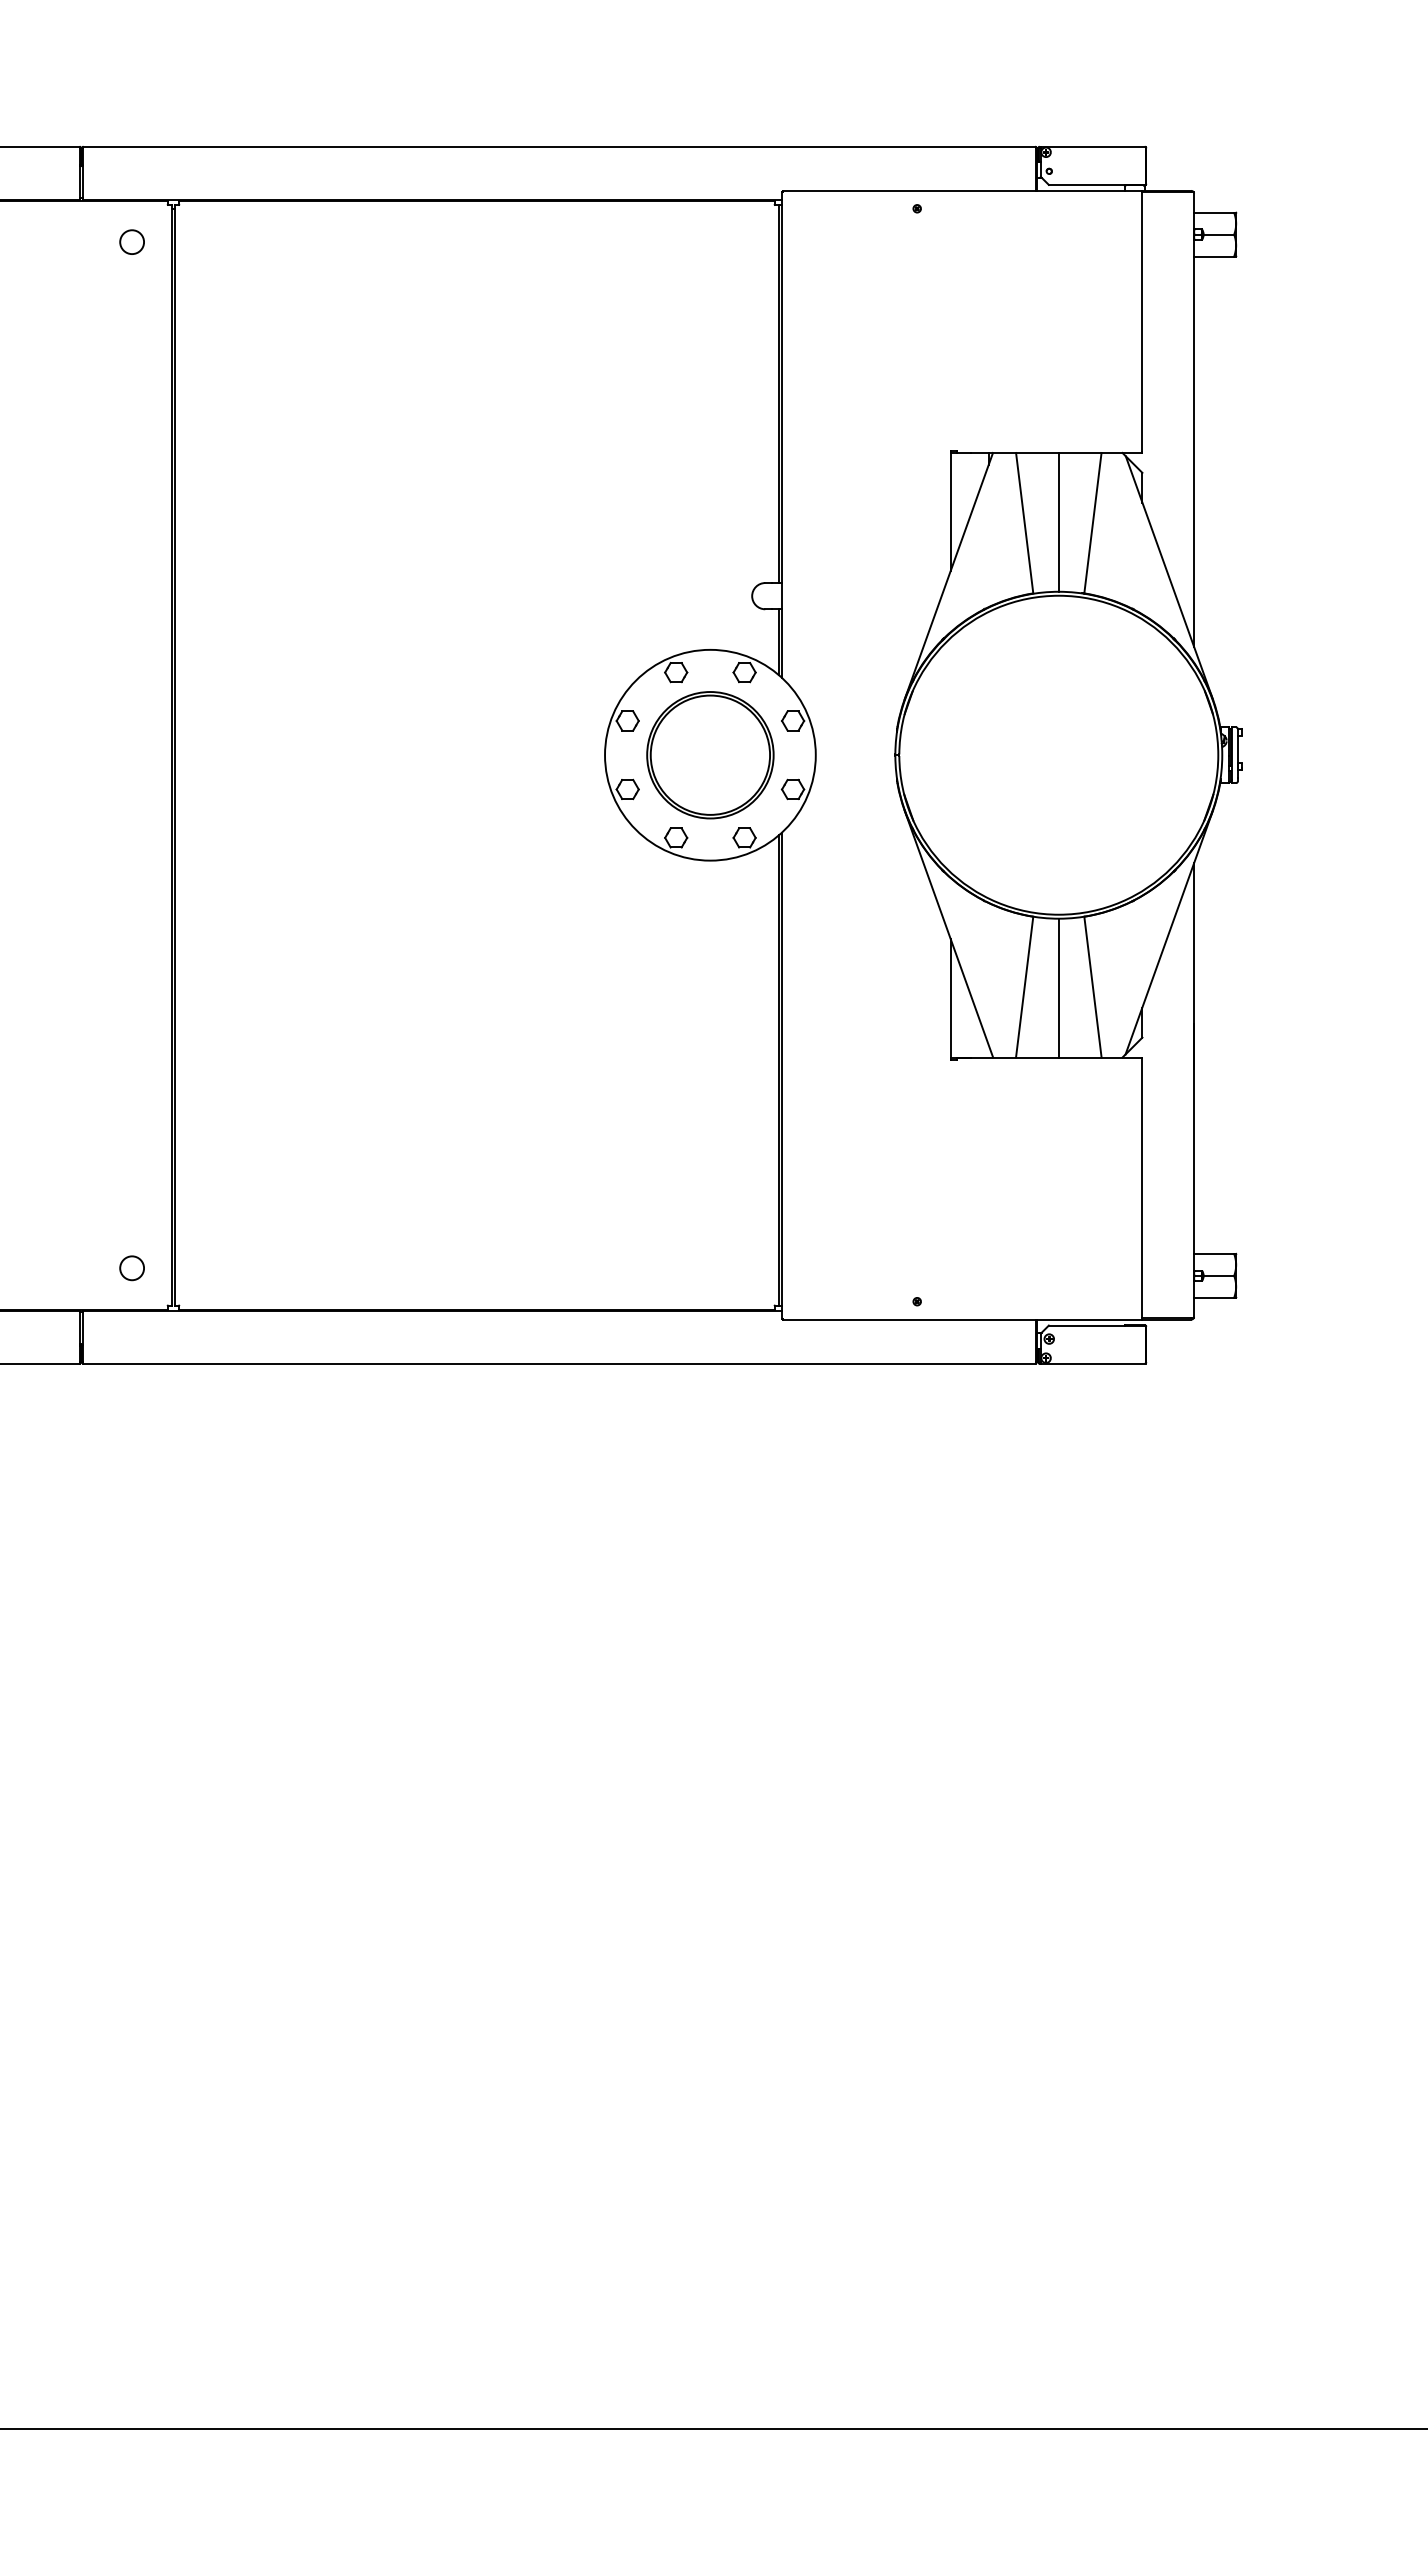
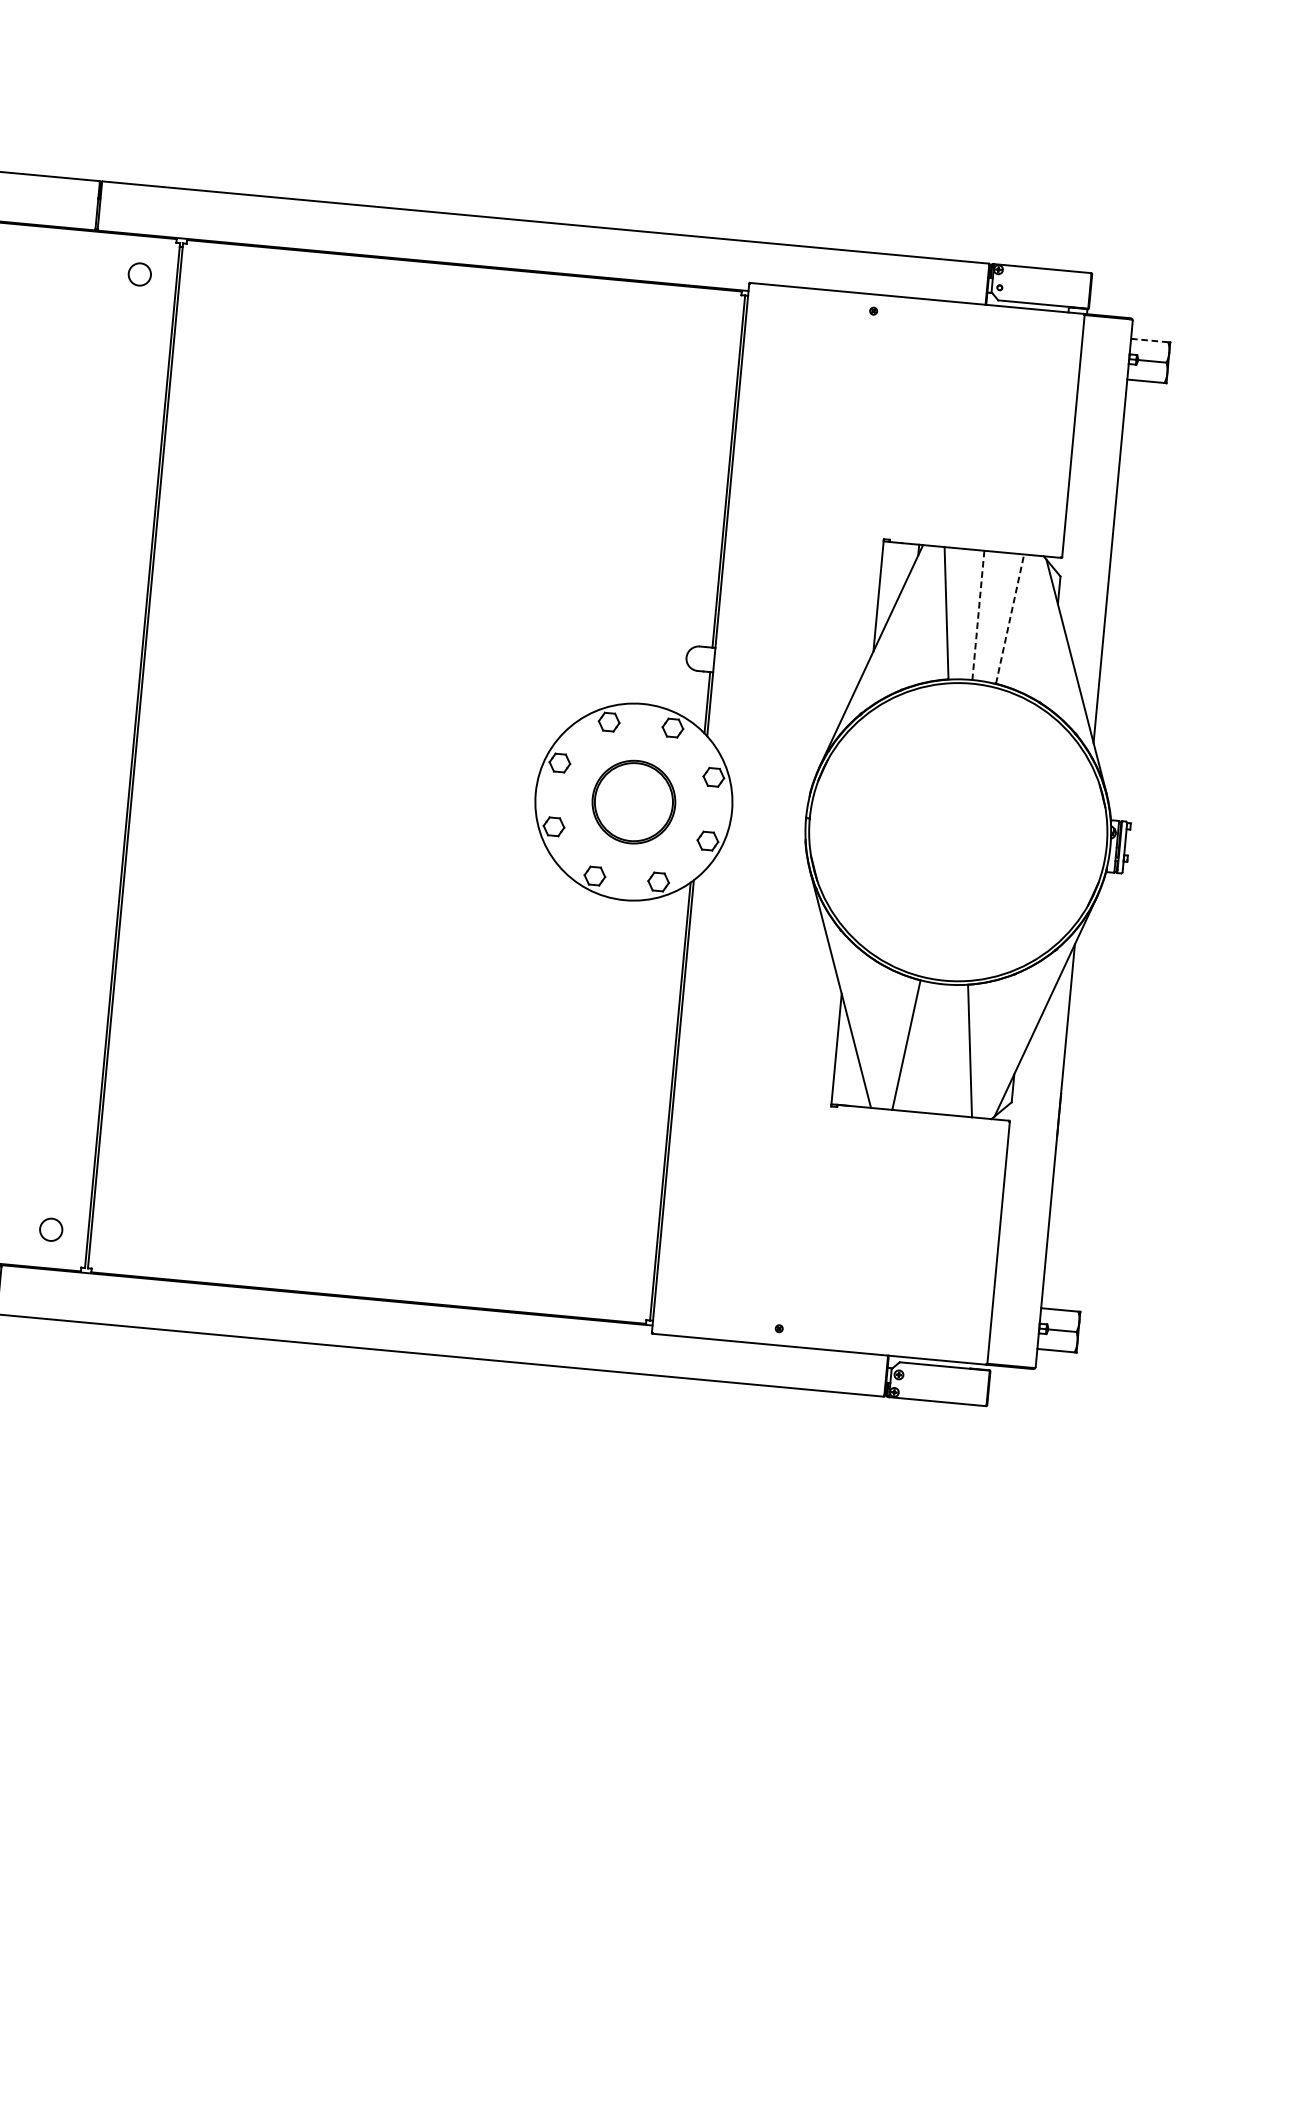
line: (1214, 212) -> (1150, 340), solid -> dashed
line: (1058, 522) -> (978, 615), solid -> dashed
line: (1092, 523) -> (1009, 619), solid -> dashed
part: (710, 755) -> (633, 802), size x0.7
line: (1058, 987) -> (937, 1048), removed

